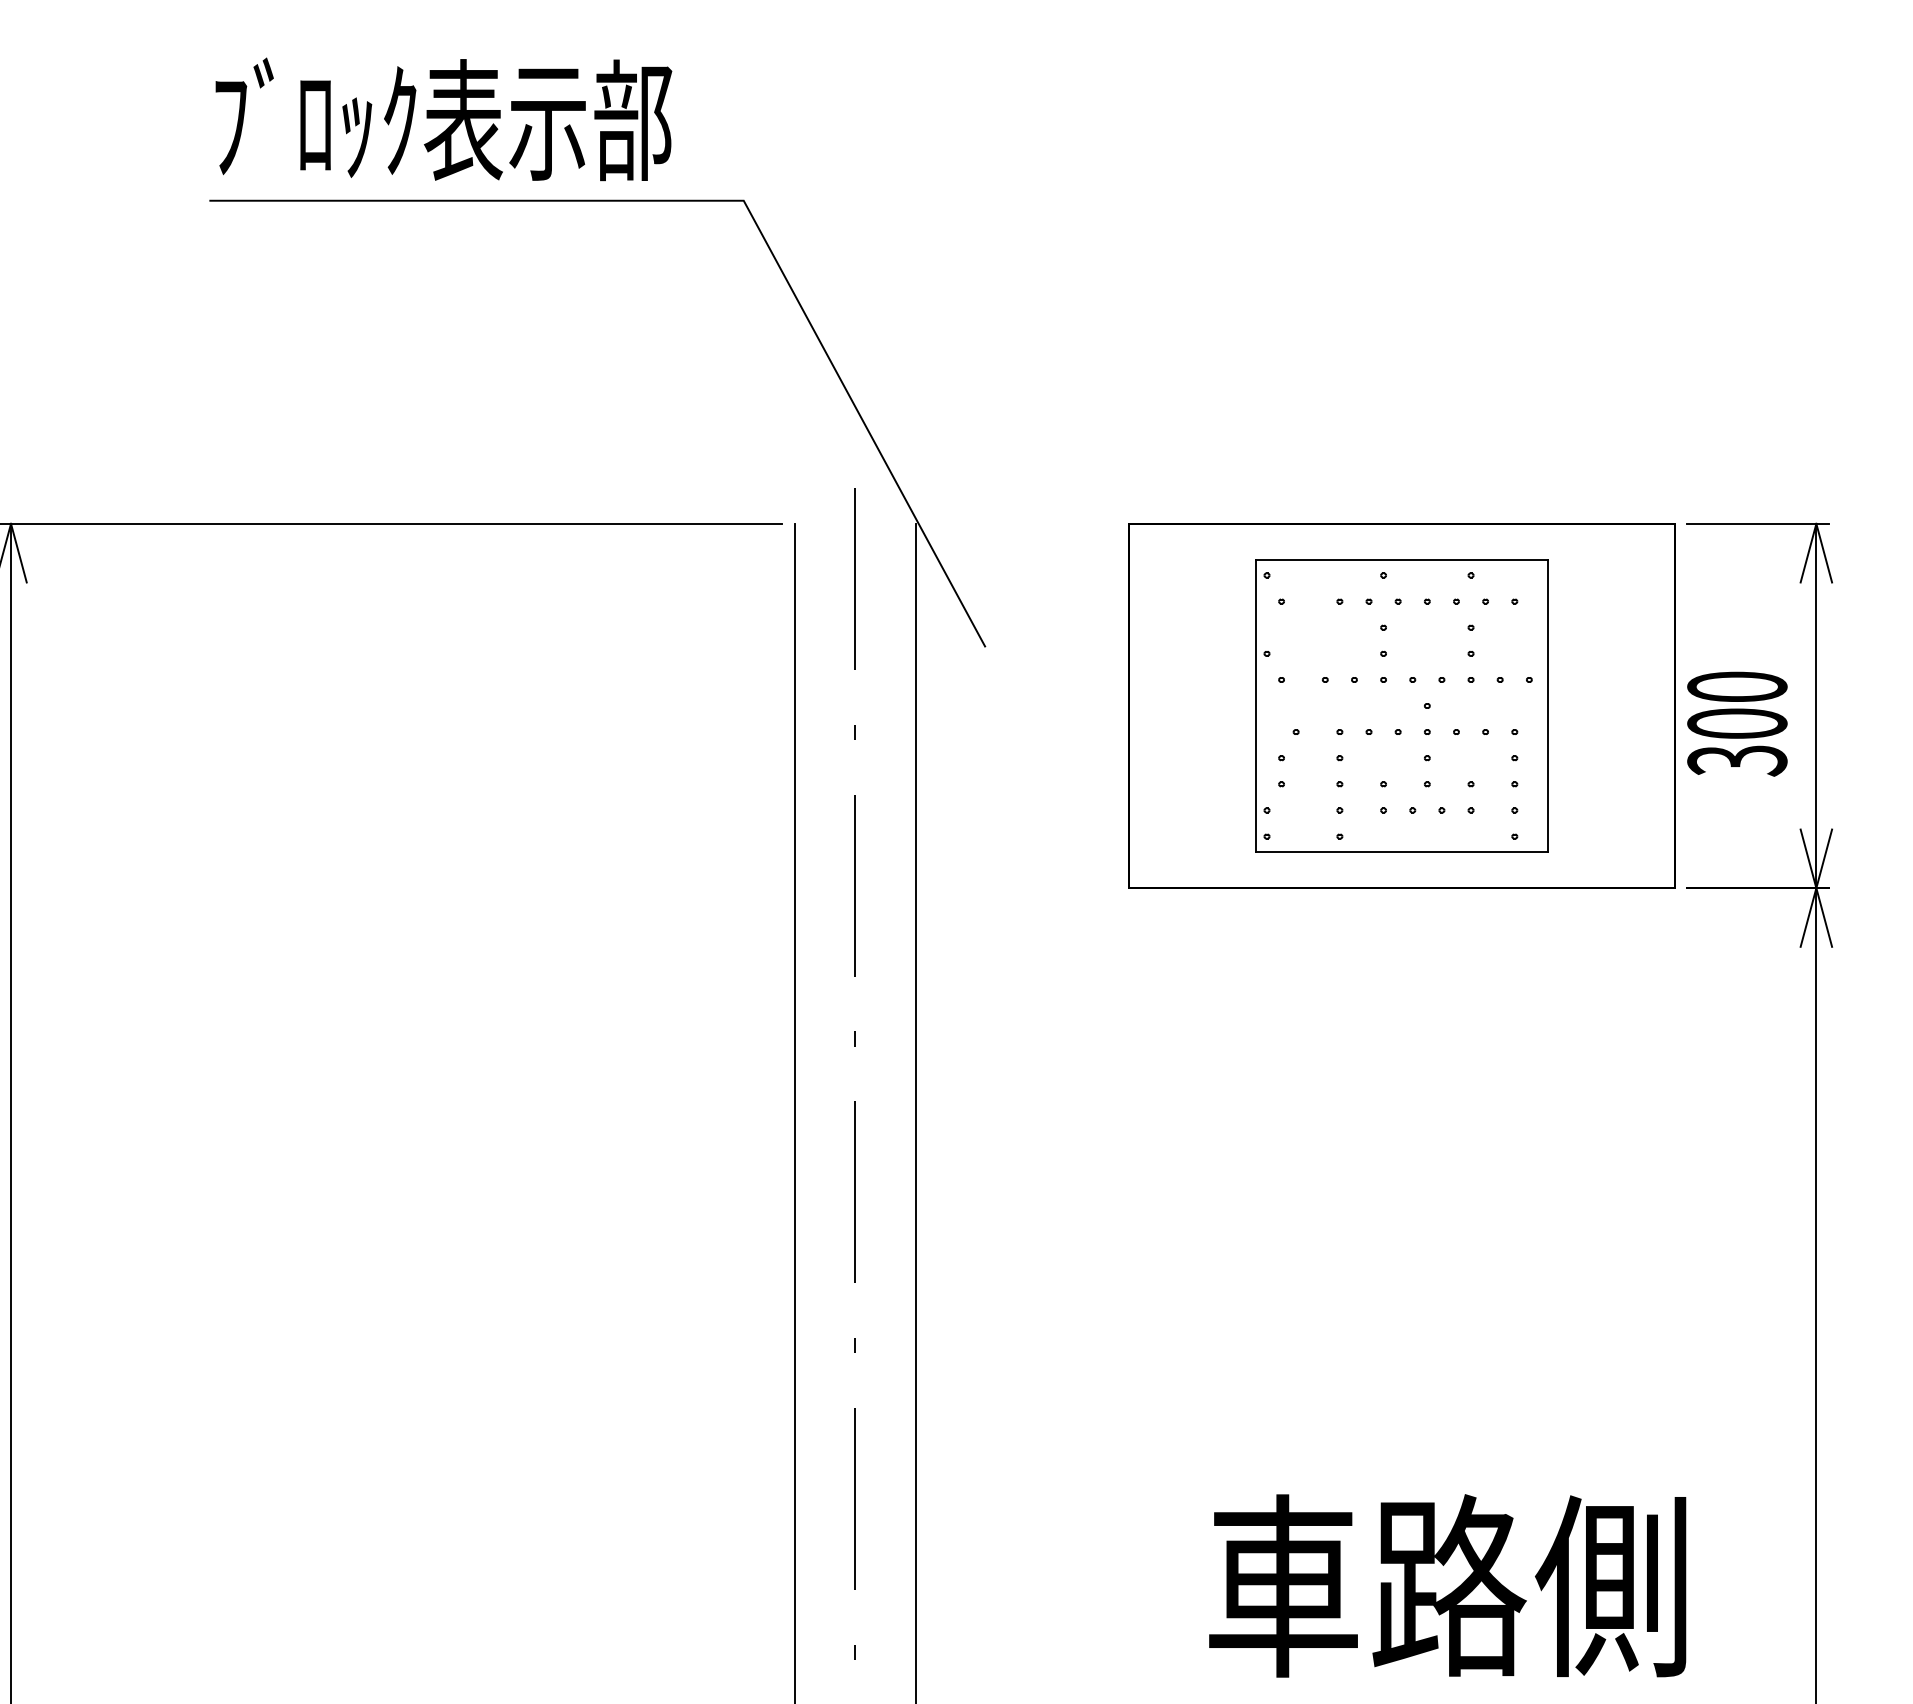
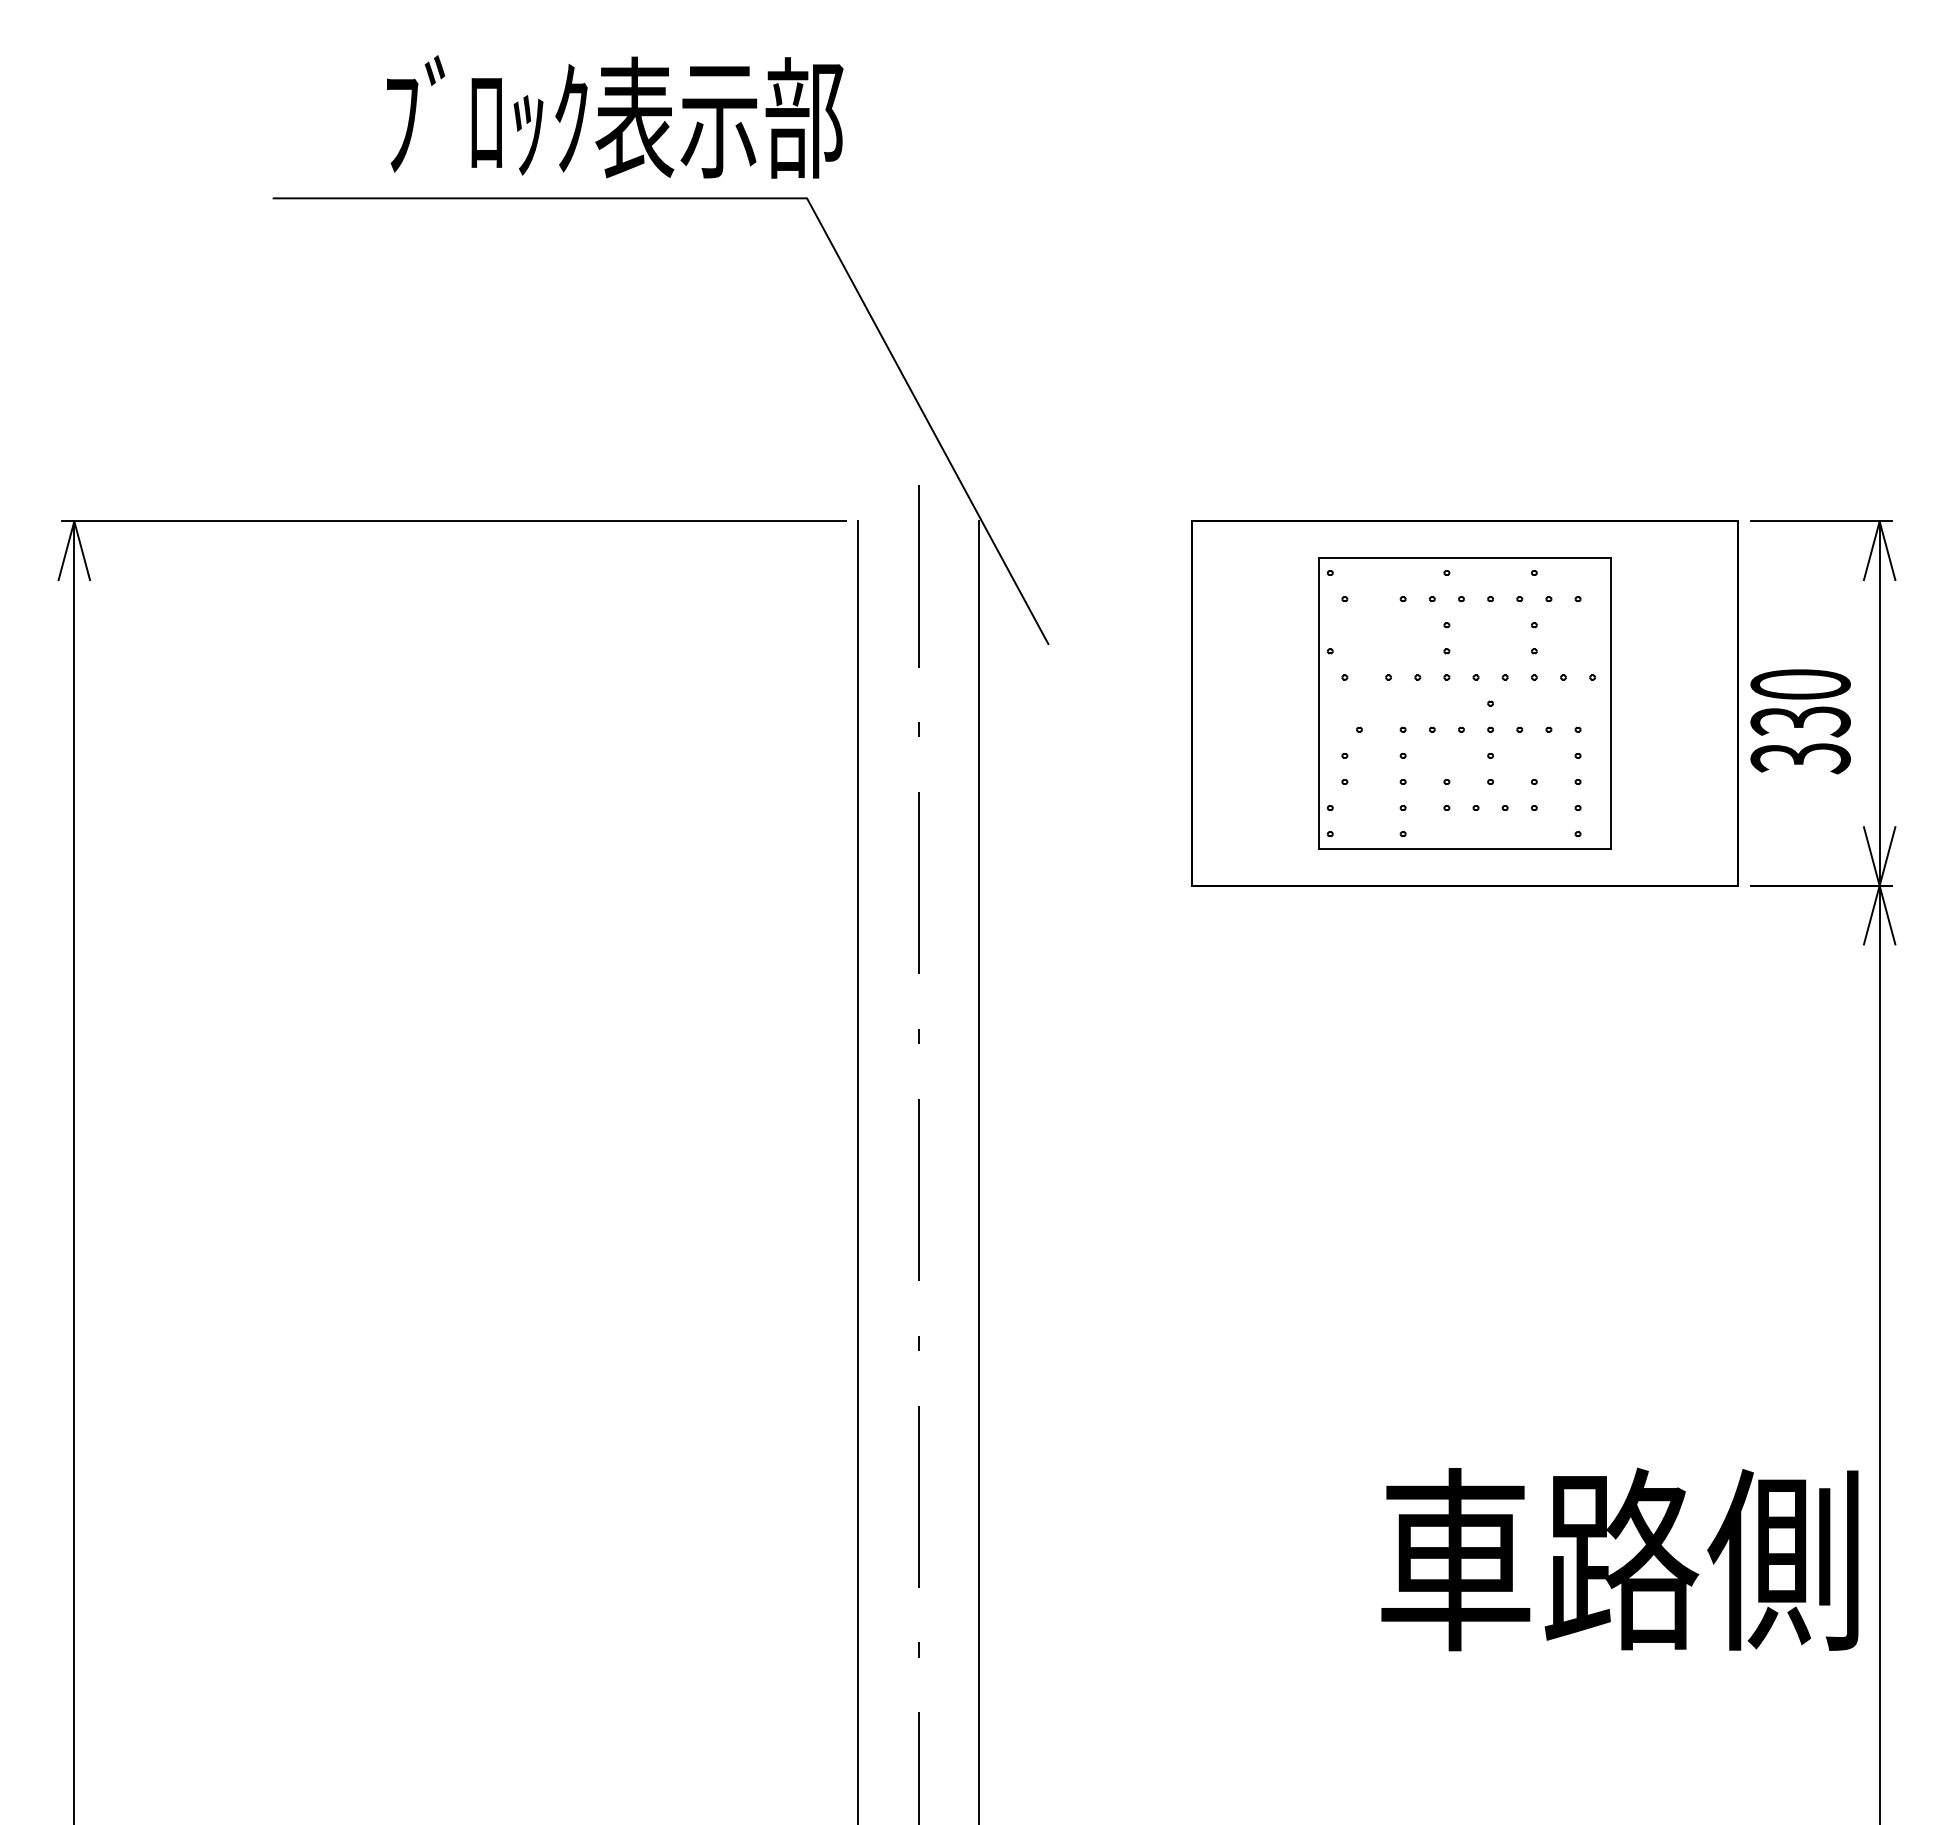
text: (444, 118) -> (615, 116), moved
text: (1737, 723) -> (1800, 721), 300 -> 330
text: (1447, 1585) -> (1619, 1559), moved

